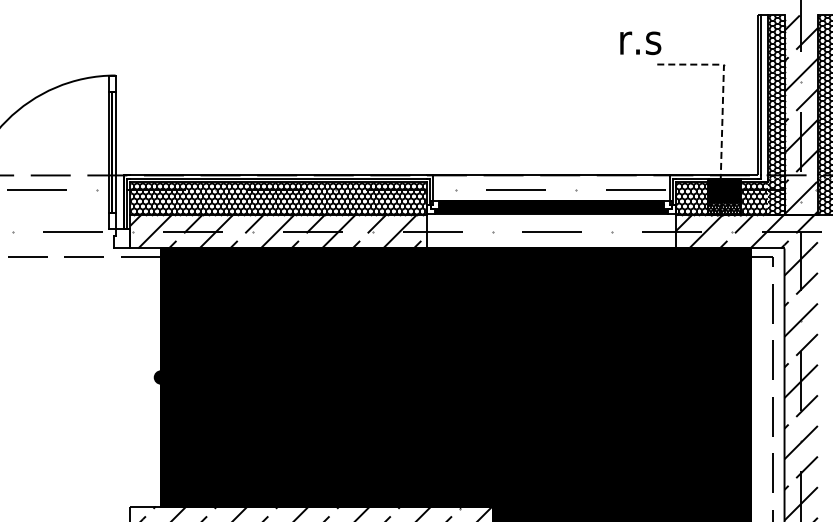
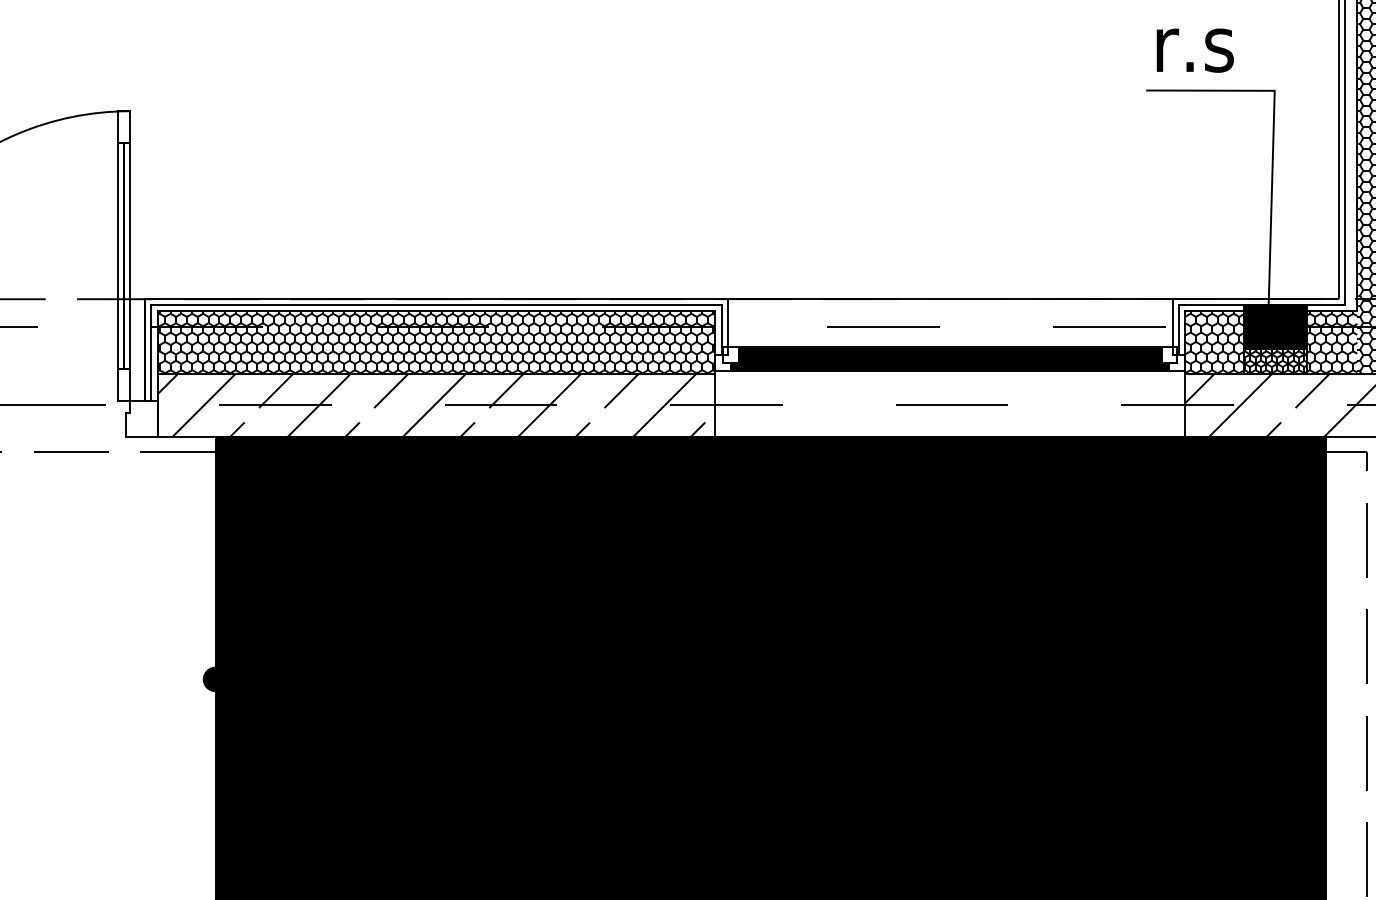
text: (640, 43) -> (1194, 50), moved
line: (723, 87) -> (1273, 133), dashed -> solid

